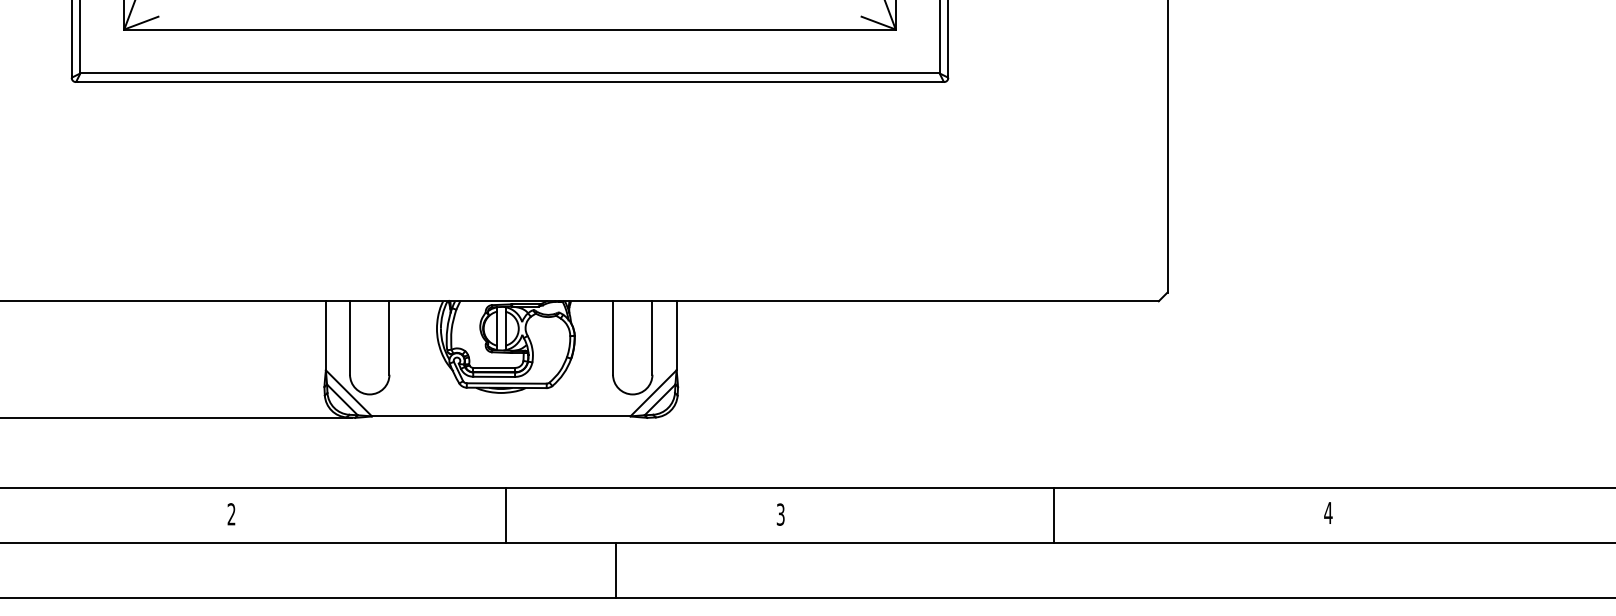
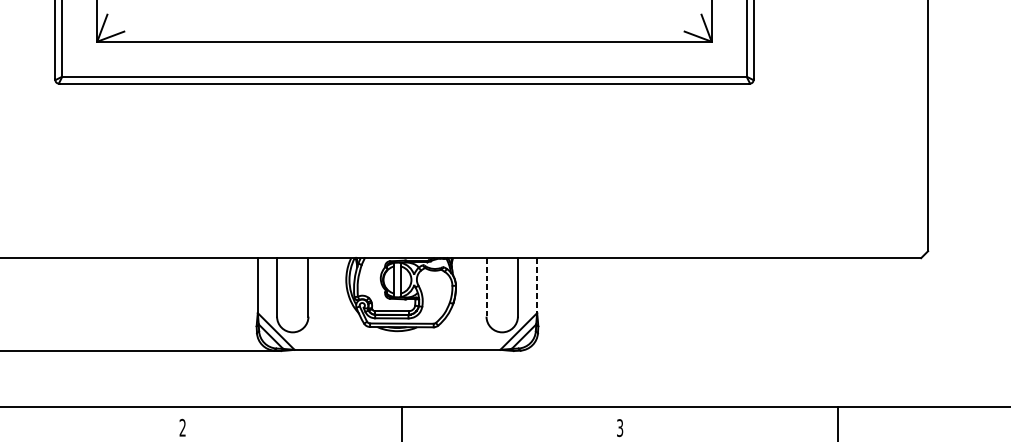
line: (676, 336) -> (537, 286), solid -> dashed
line: (613, 338) -> (486, 287), solid -> dashed

